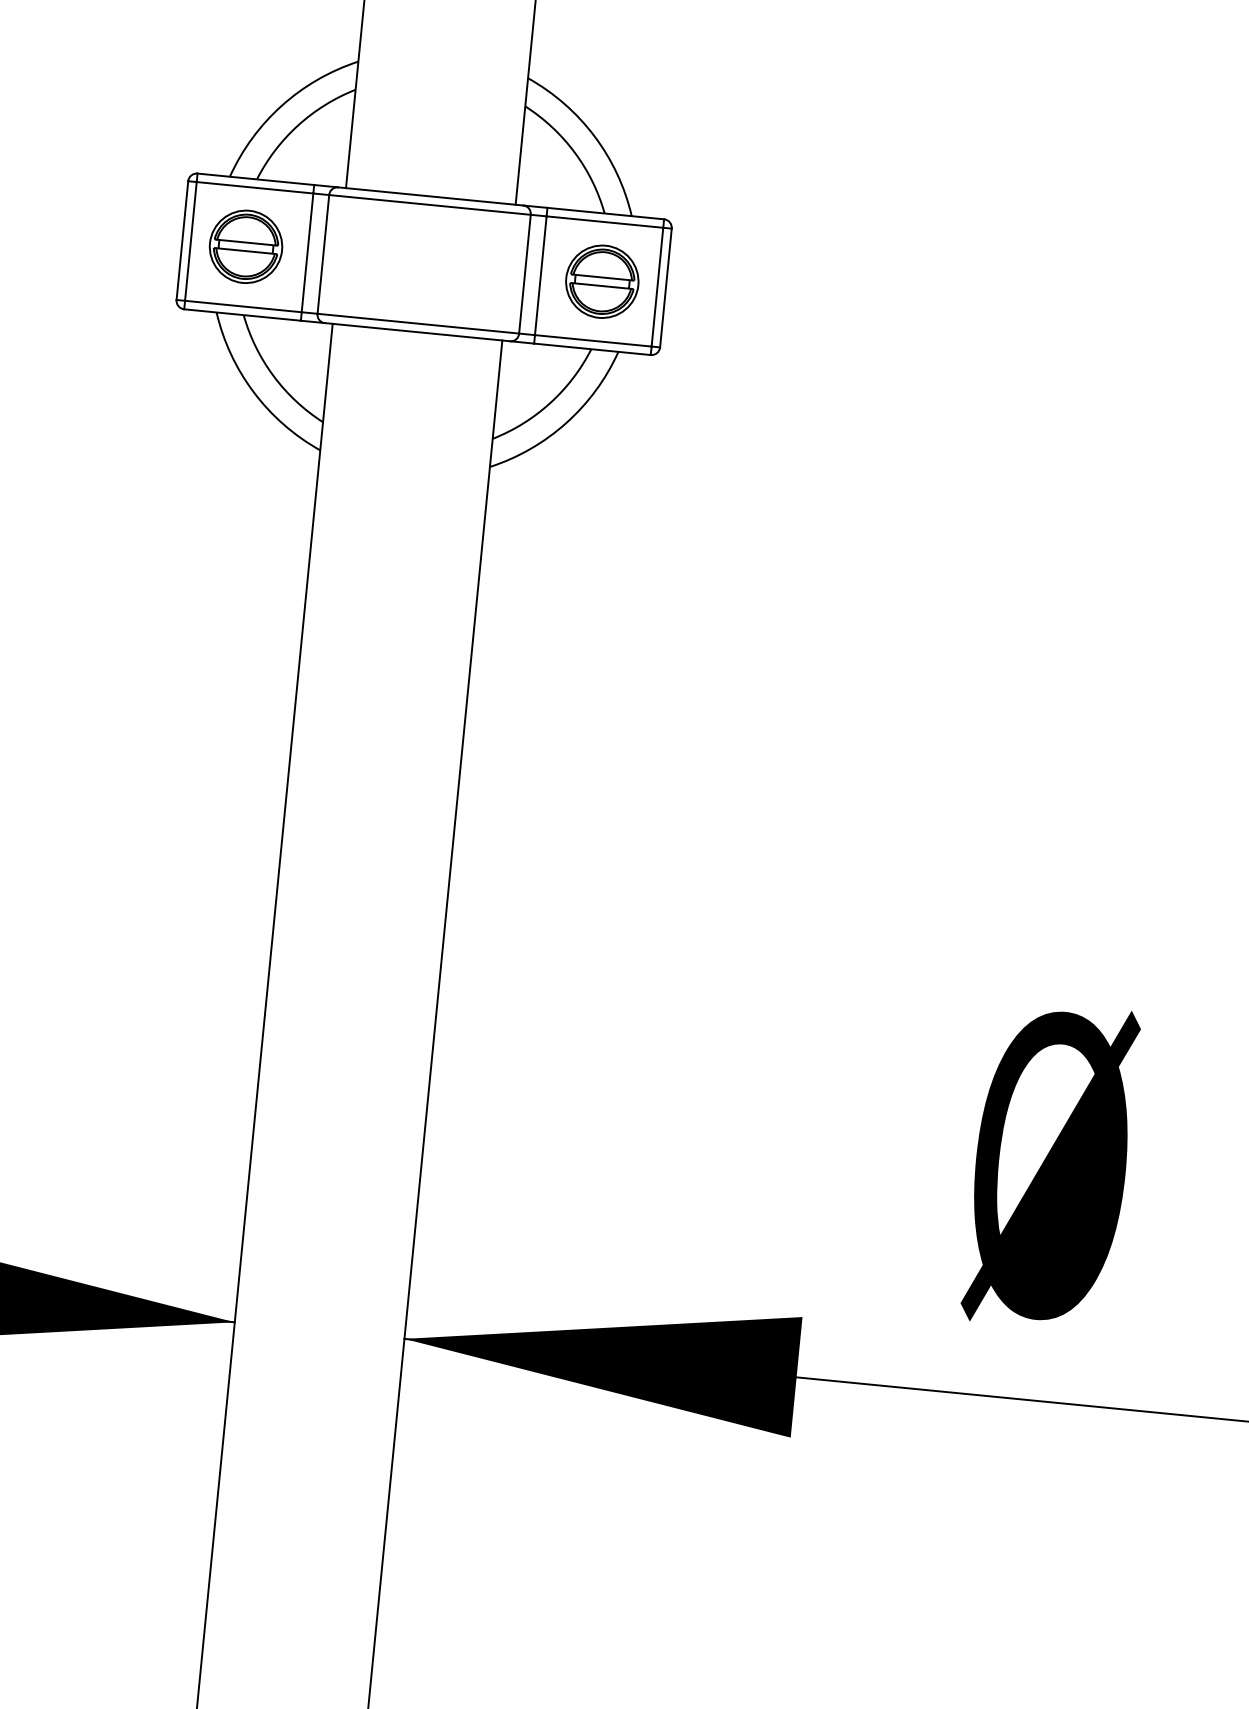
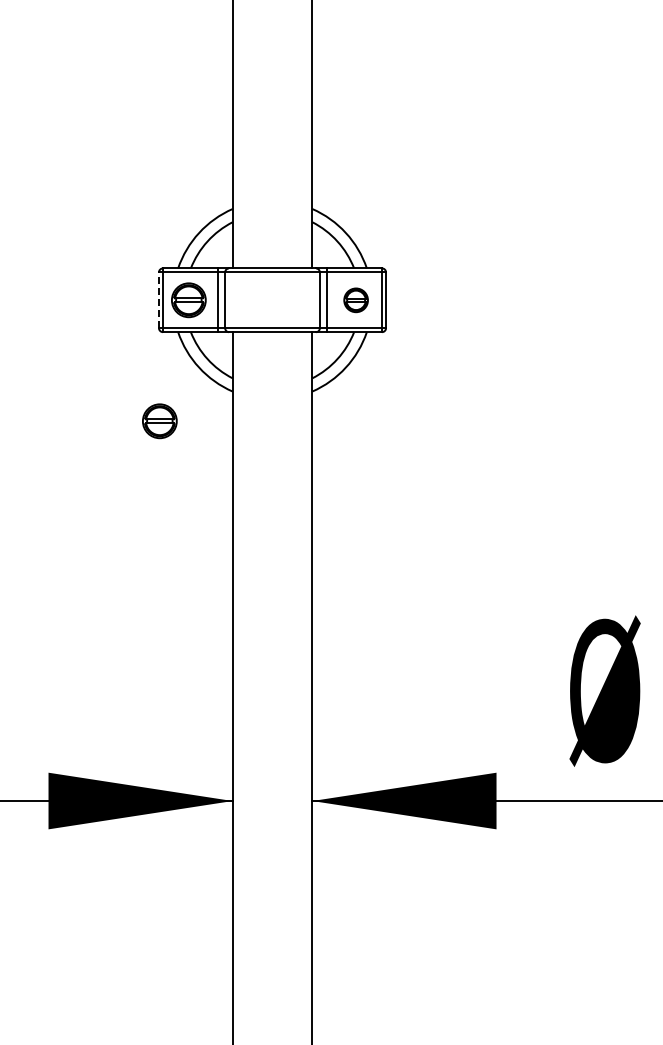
line: (181, 240) -> (158, 300), solid -> dashed
part: (600, 282) -> (355, 300), size x0.7
part: (158, 498) -> (159, 421), added

